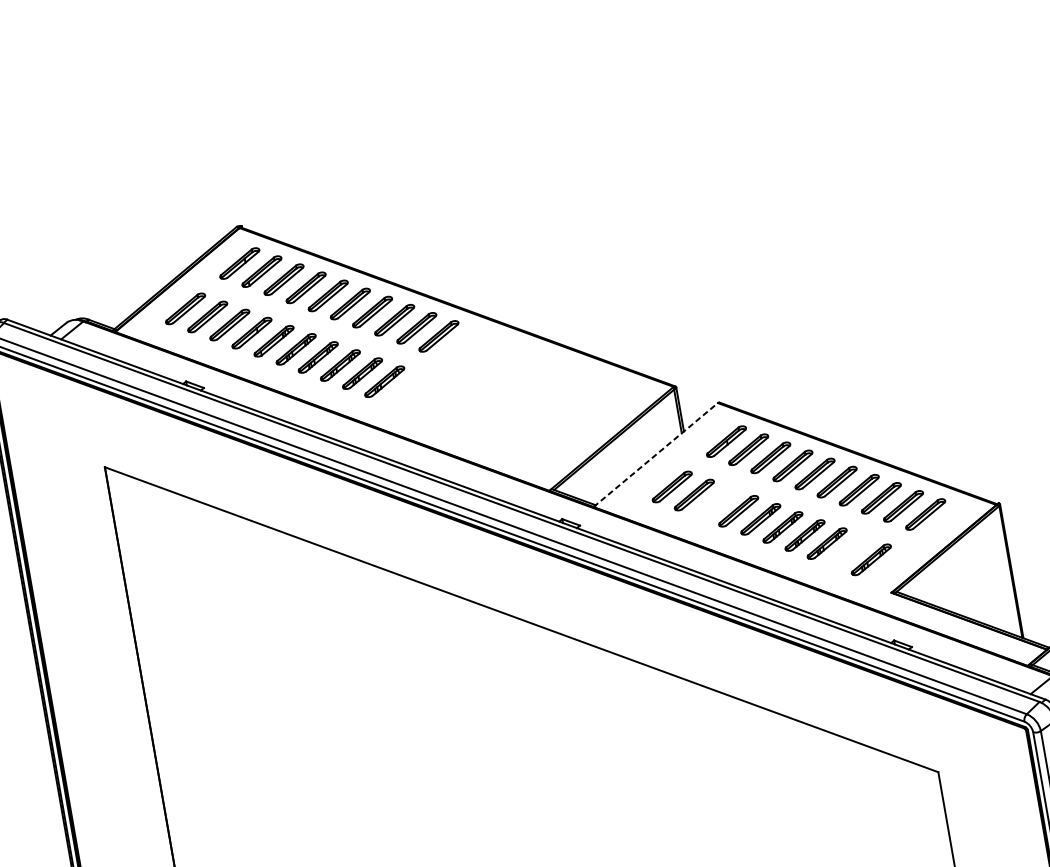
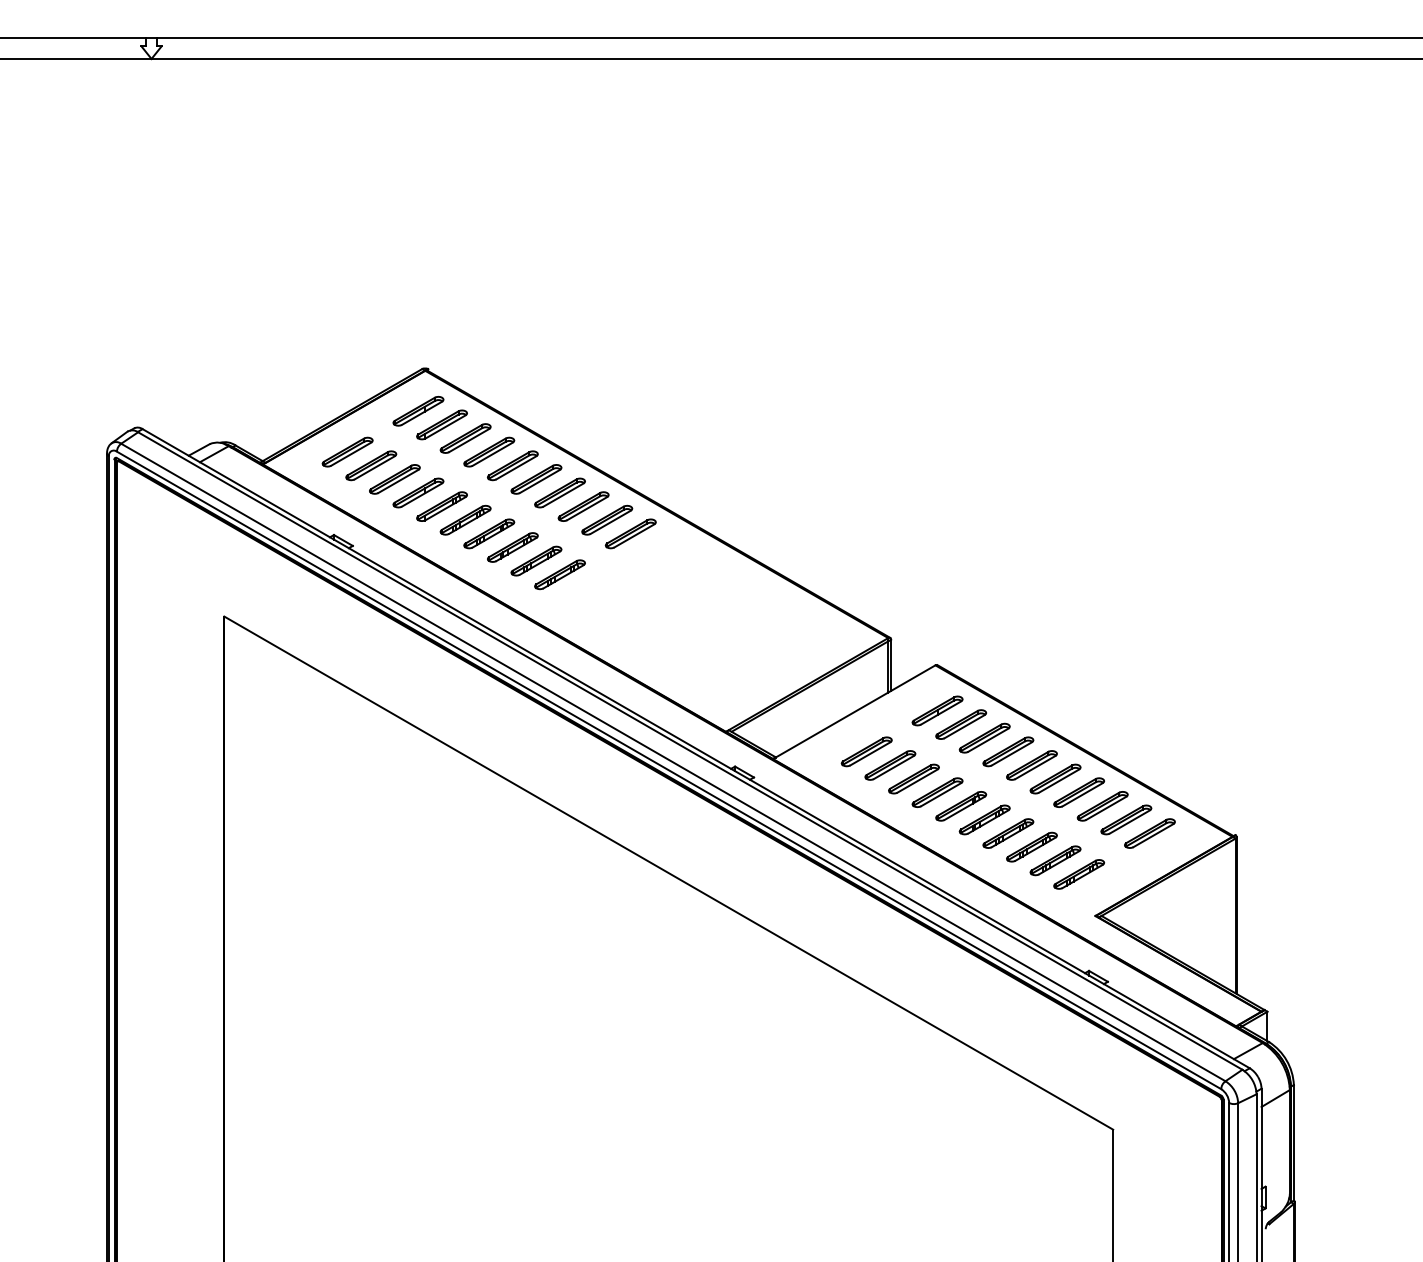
line: (655, 455) -> (854, 712), dashed -> solid
part: (716, 502) -> (913, 778), added
part: (849, 551) -> (1055, 860), added

